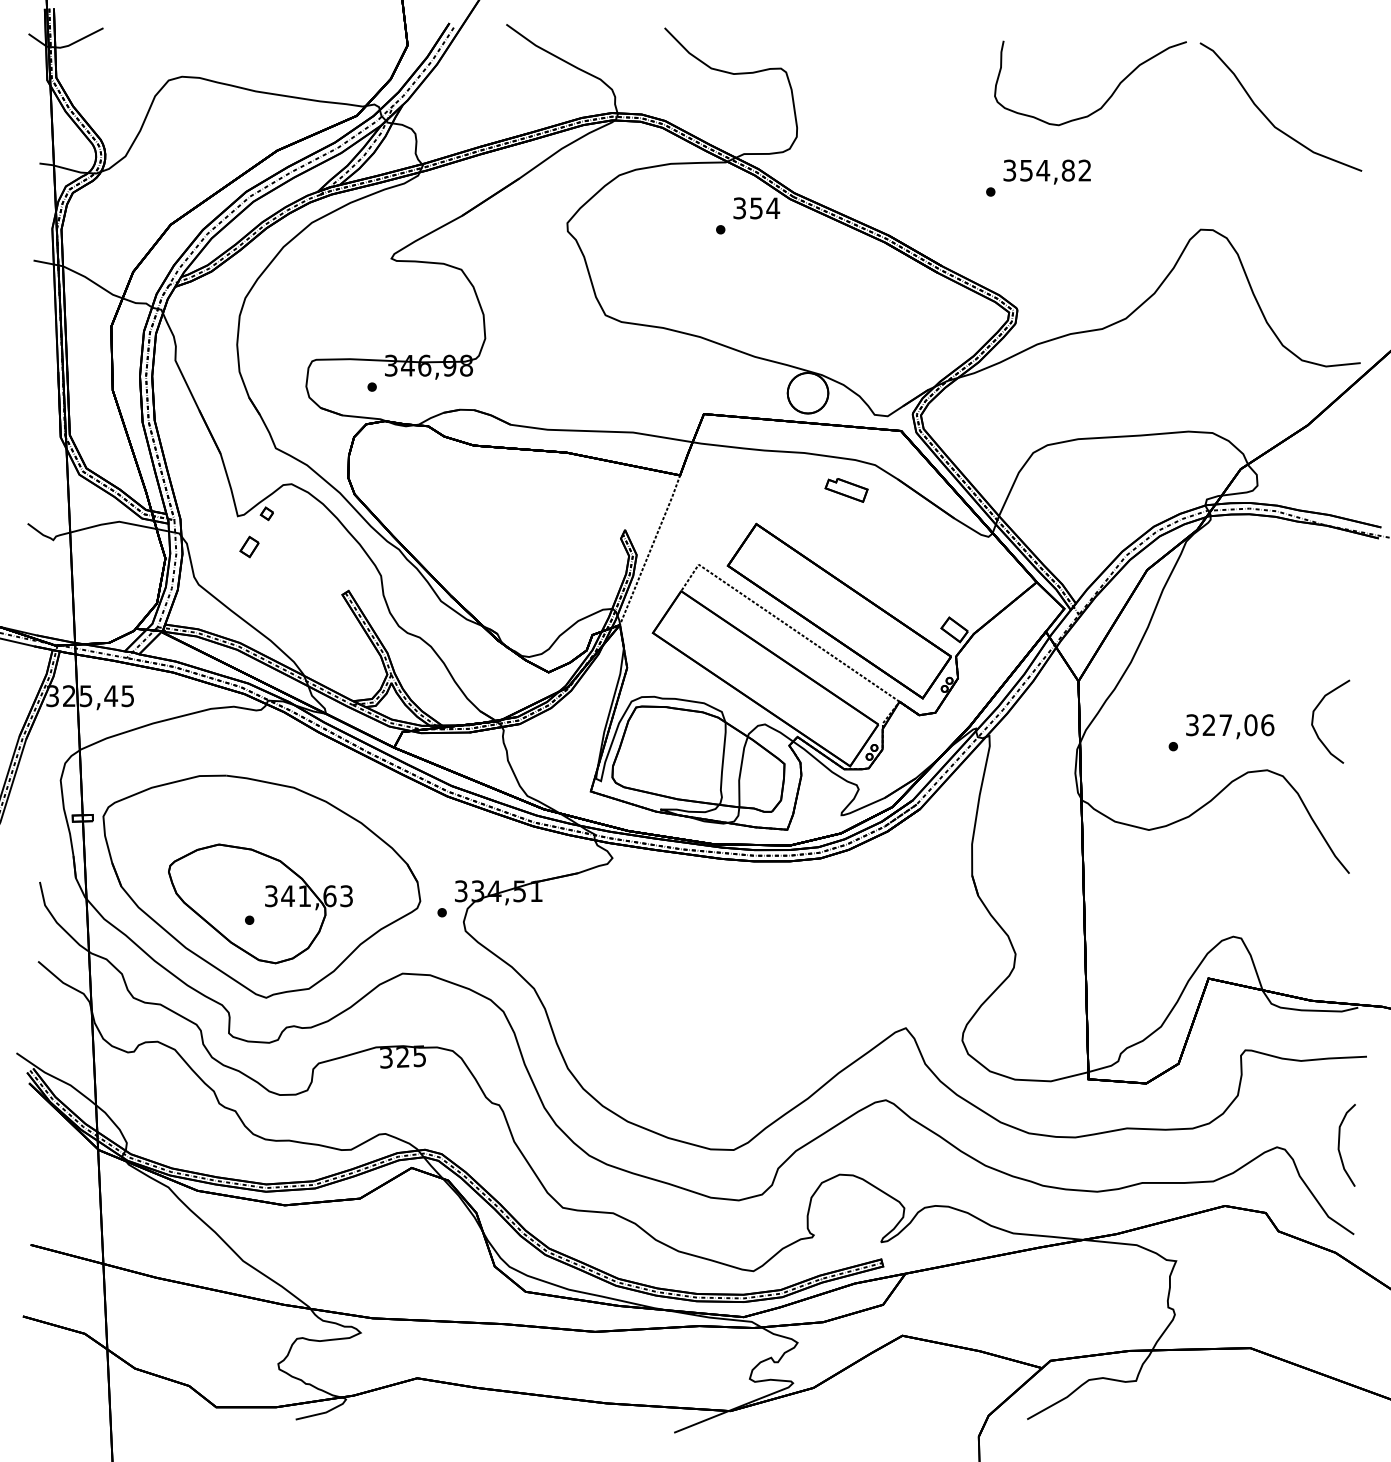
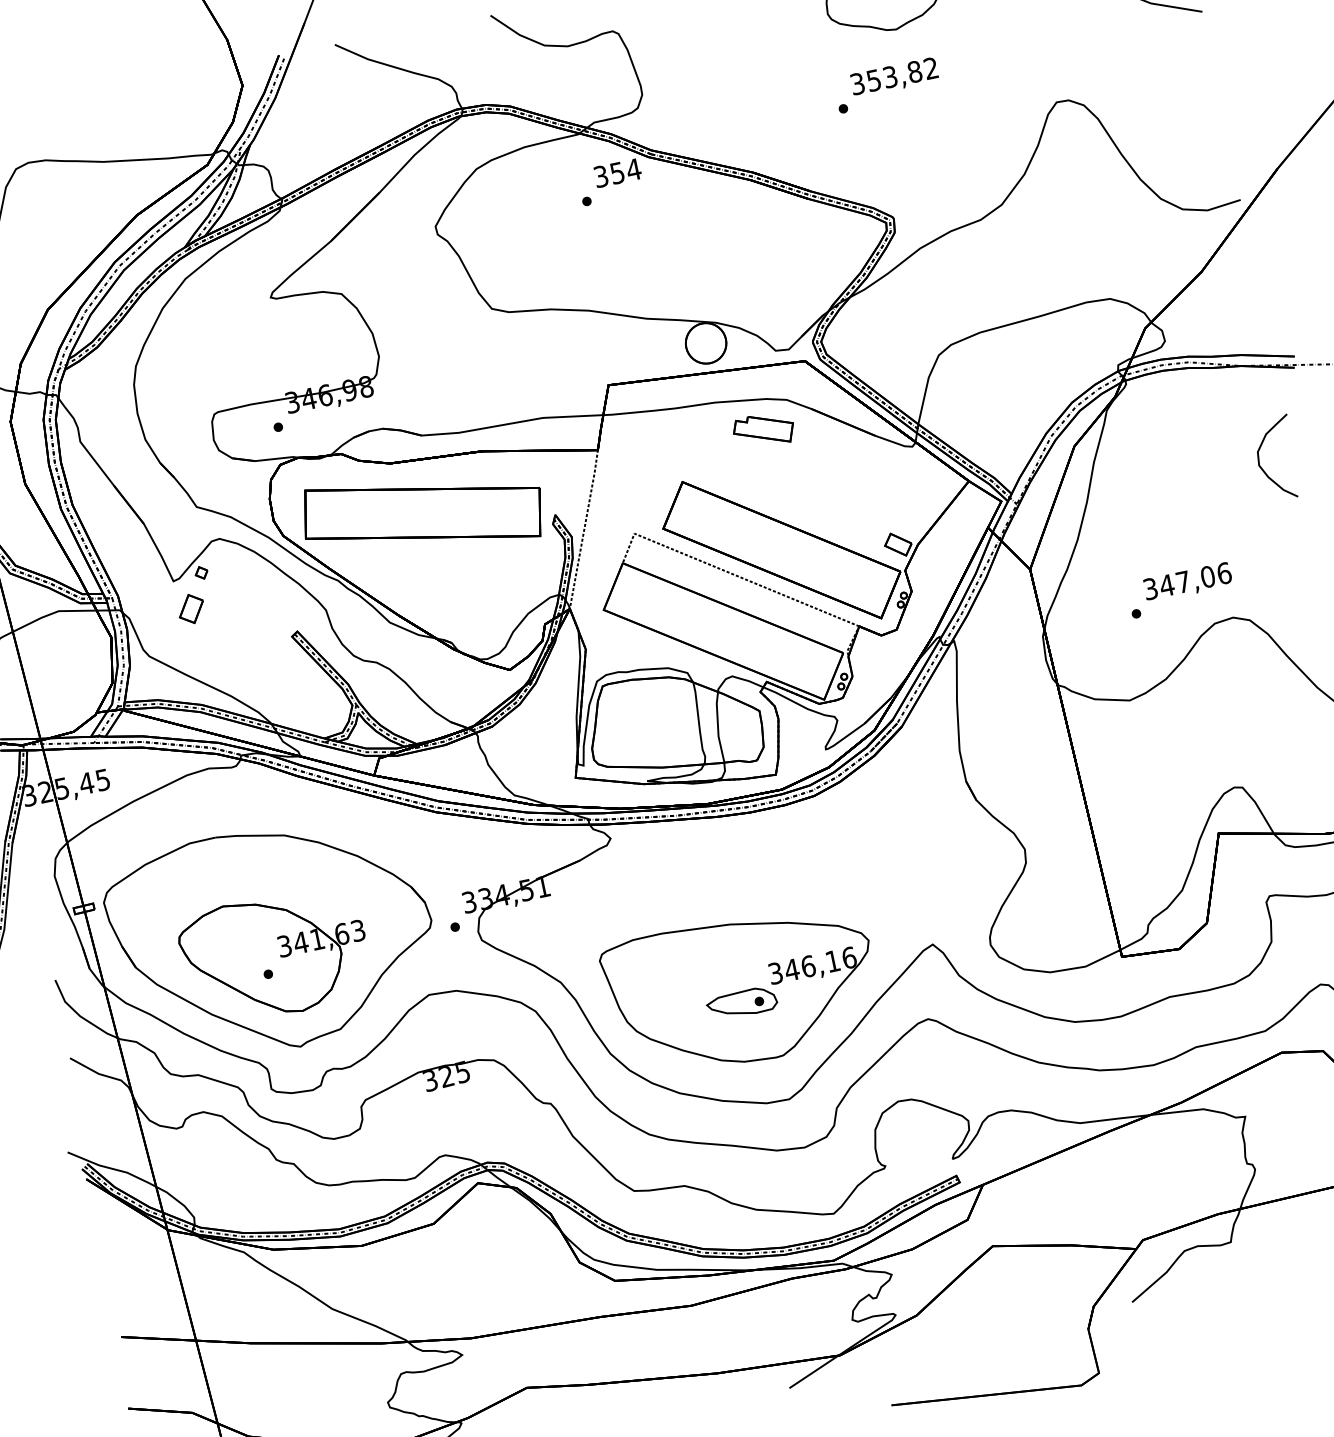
text: (1043, 170) -> (890, 76), 354,82 -> 353,82
part: (846, 490) -> (763, 430), size x1.43
part: (495, 500) -> (422, 512), added
part: (249, 546) -> (191, 608), size x1.43
curve: (1313, 721) -> (1259, 462), moved
text: (1209, 724) -> (1167, 584), 327,06 -> 347,06
part: (709, 1033) -> (741, 990), added

